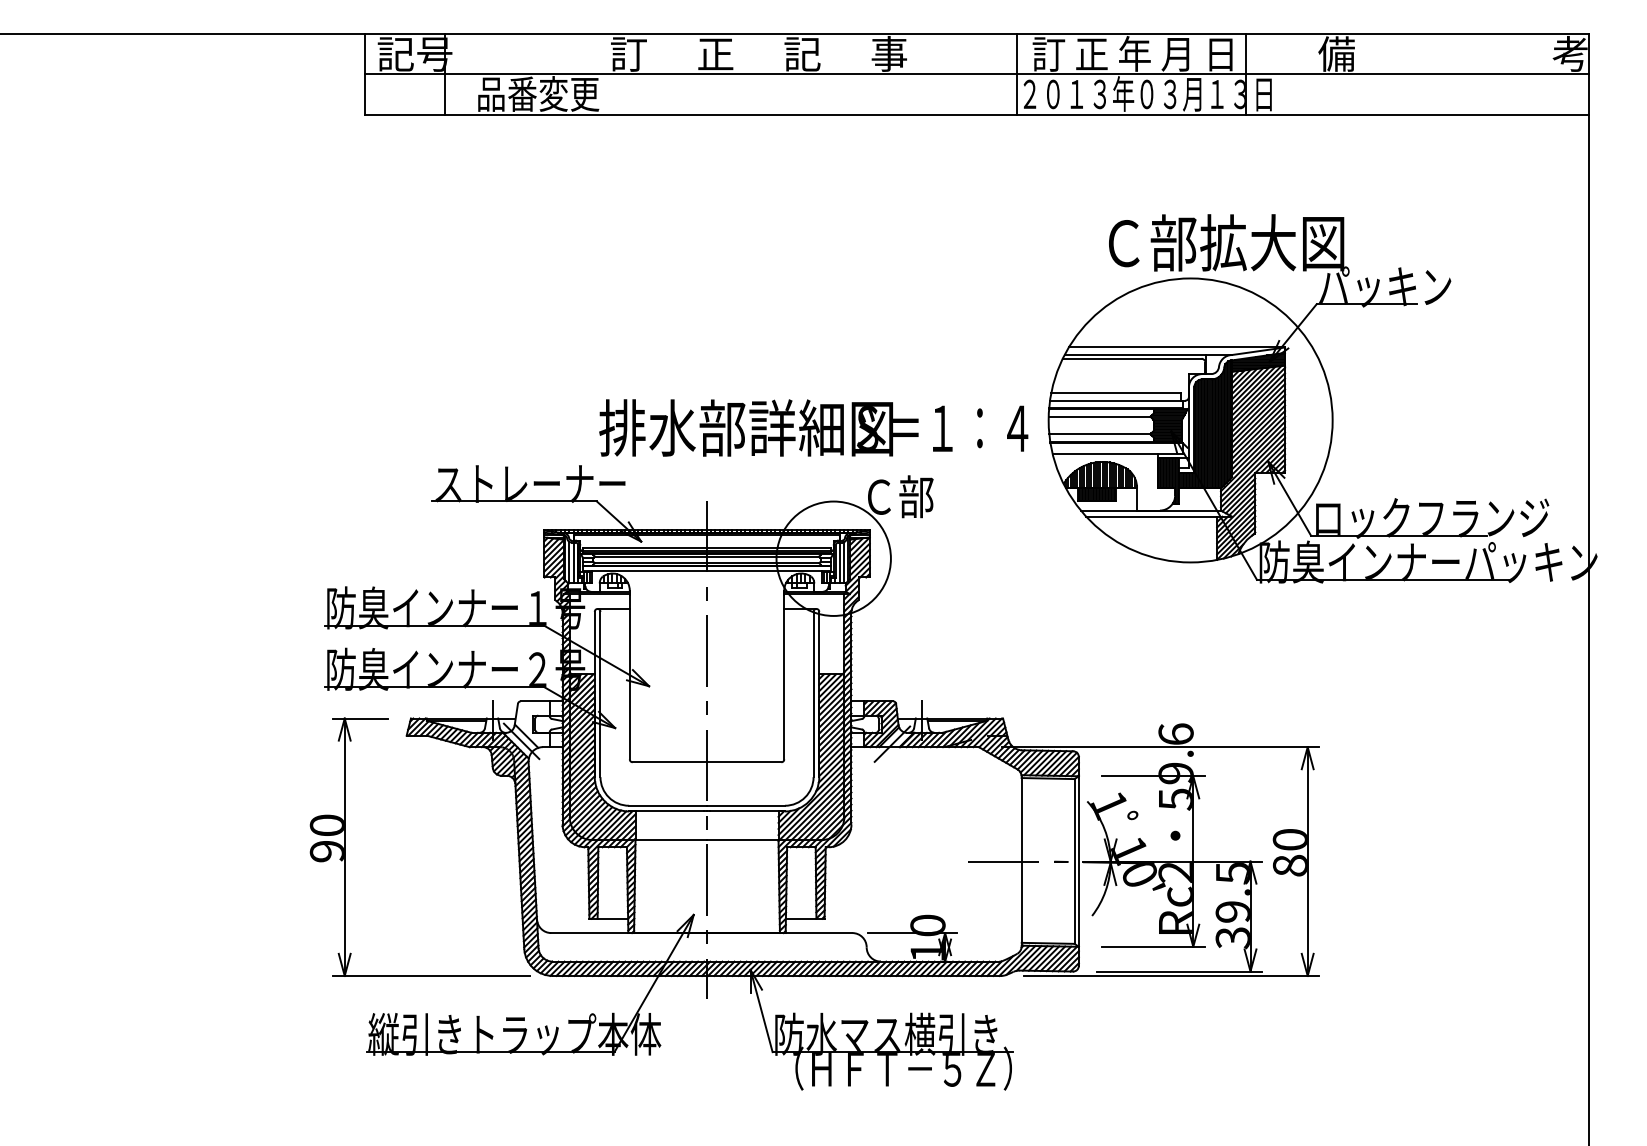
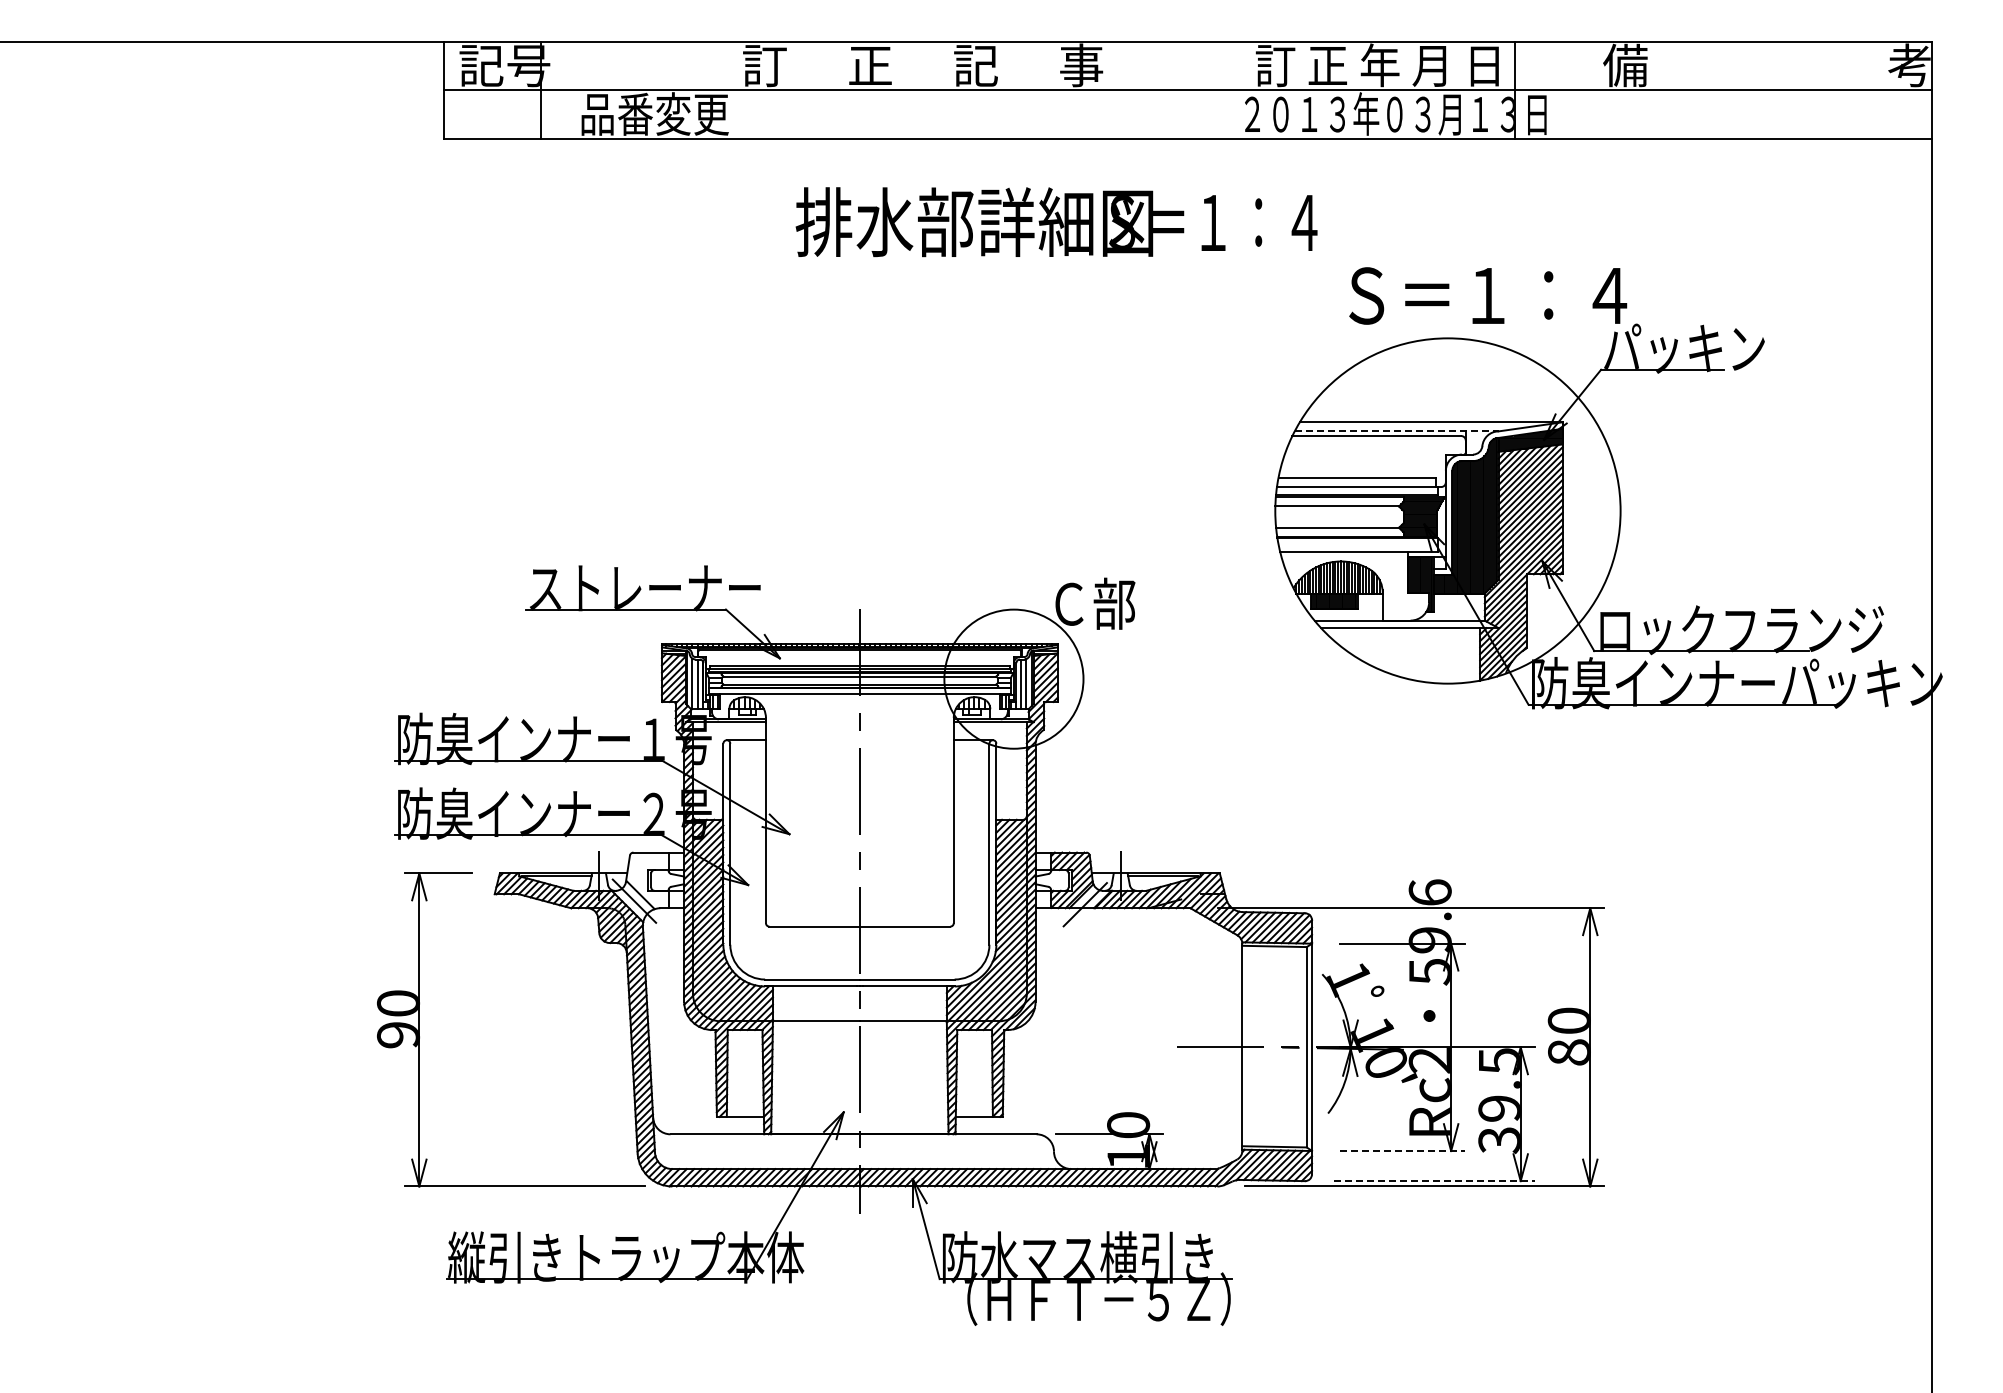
line: (1016, 74) -> (1236, 90), removed
text: (1226, 242) -> (1491, 294), Ｃ部拡大図 -> Ｓ＝１：４
line: (1148, 355) -> (1396, 431), solid -> dashed
text: (813, 428) -> (1056, 222), moved
line: (1153, 947) -> (1402, 1151), solid -> dashed
line: (1179, 971) -> (1434, 1181), solid -> dashed

